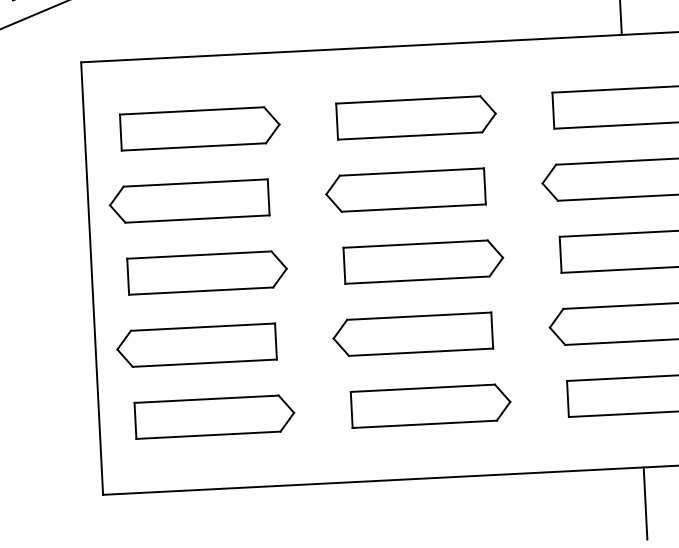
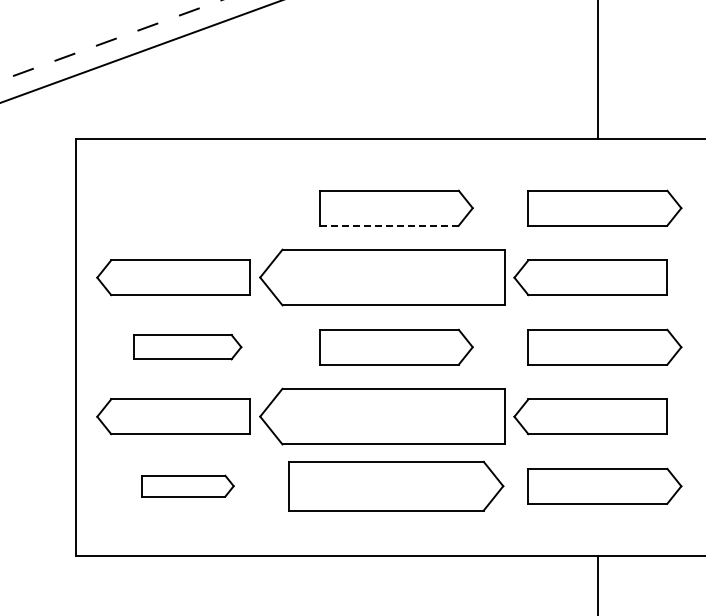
part: (199, 127) -> (187, 207), removed
line: (410, 135) -> (389, 225), solid -> dashed
part: (404, 190) -> (381, 277), size x1.6
part: (207, 271) -> (187, 346), size x0.7
part: (412, 334) -> (381, 416), size x1.6
part: (431, 406) -> (396, 486), size x1.4
part: (214, 416) -> (187, 485), size x0.6

